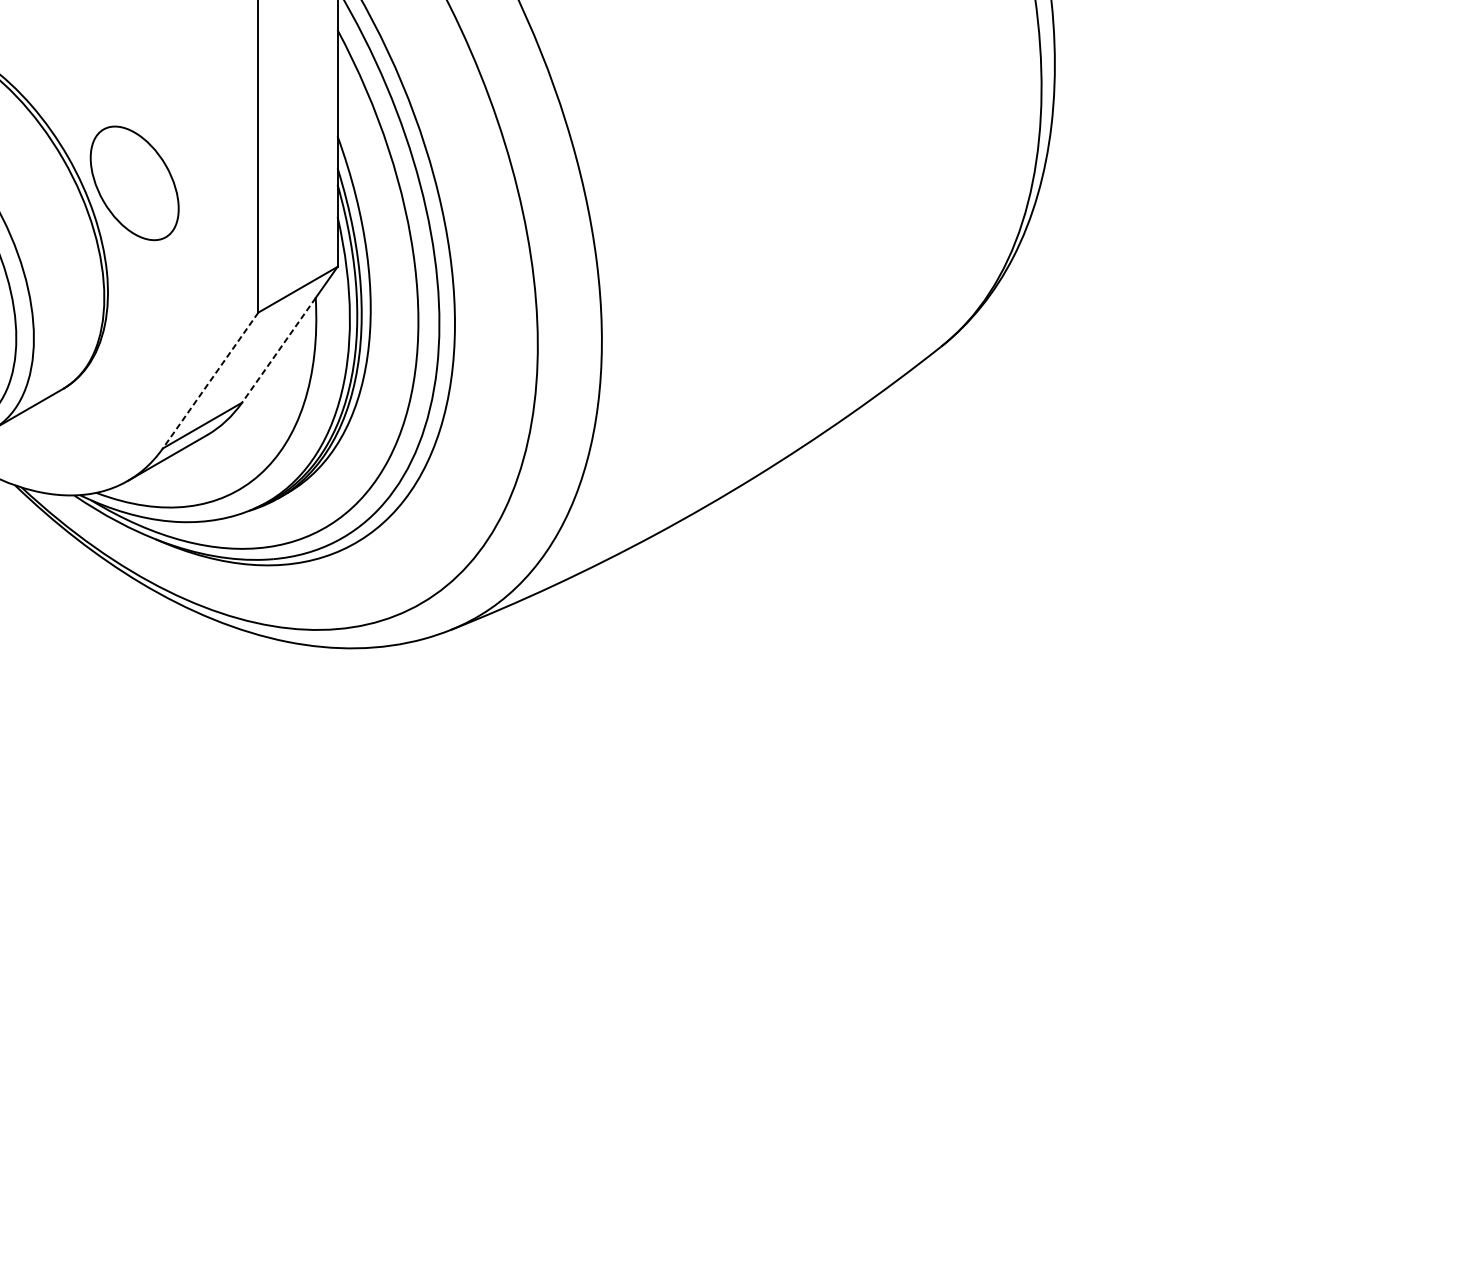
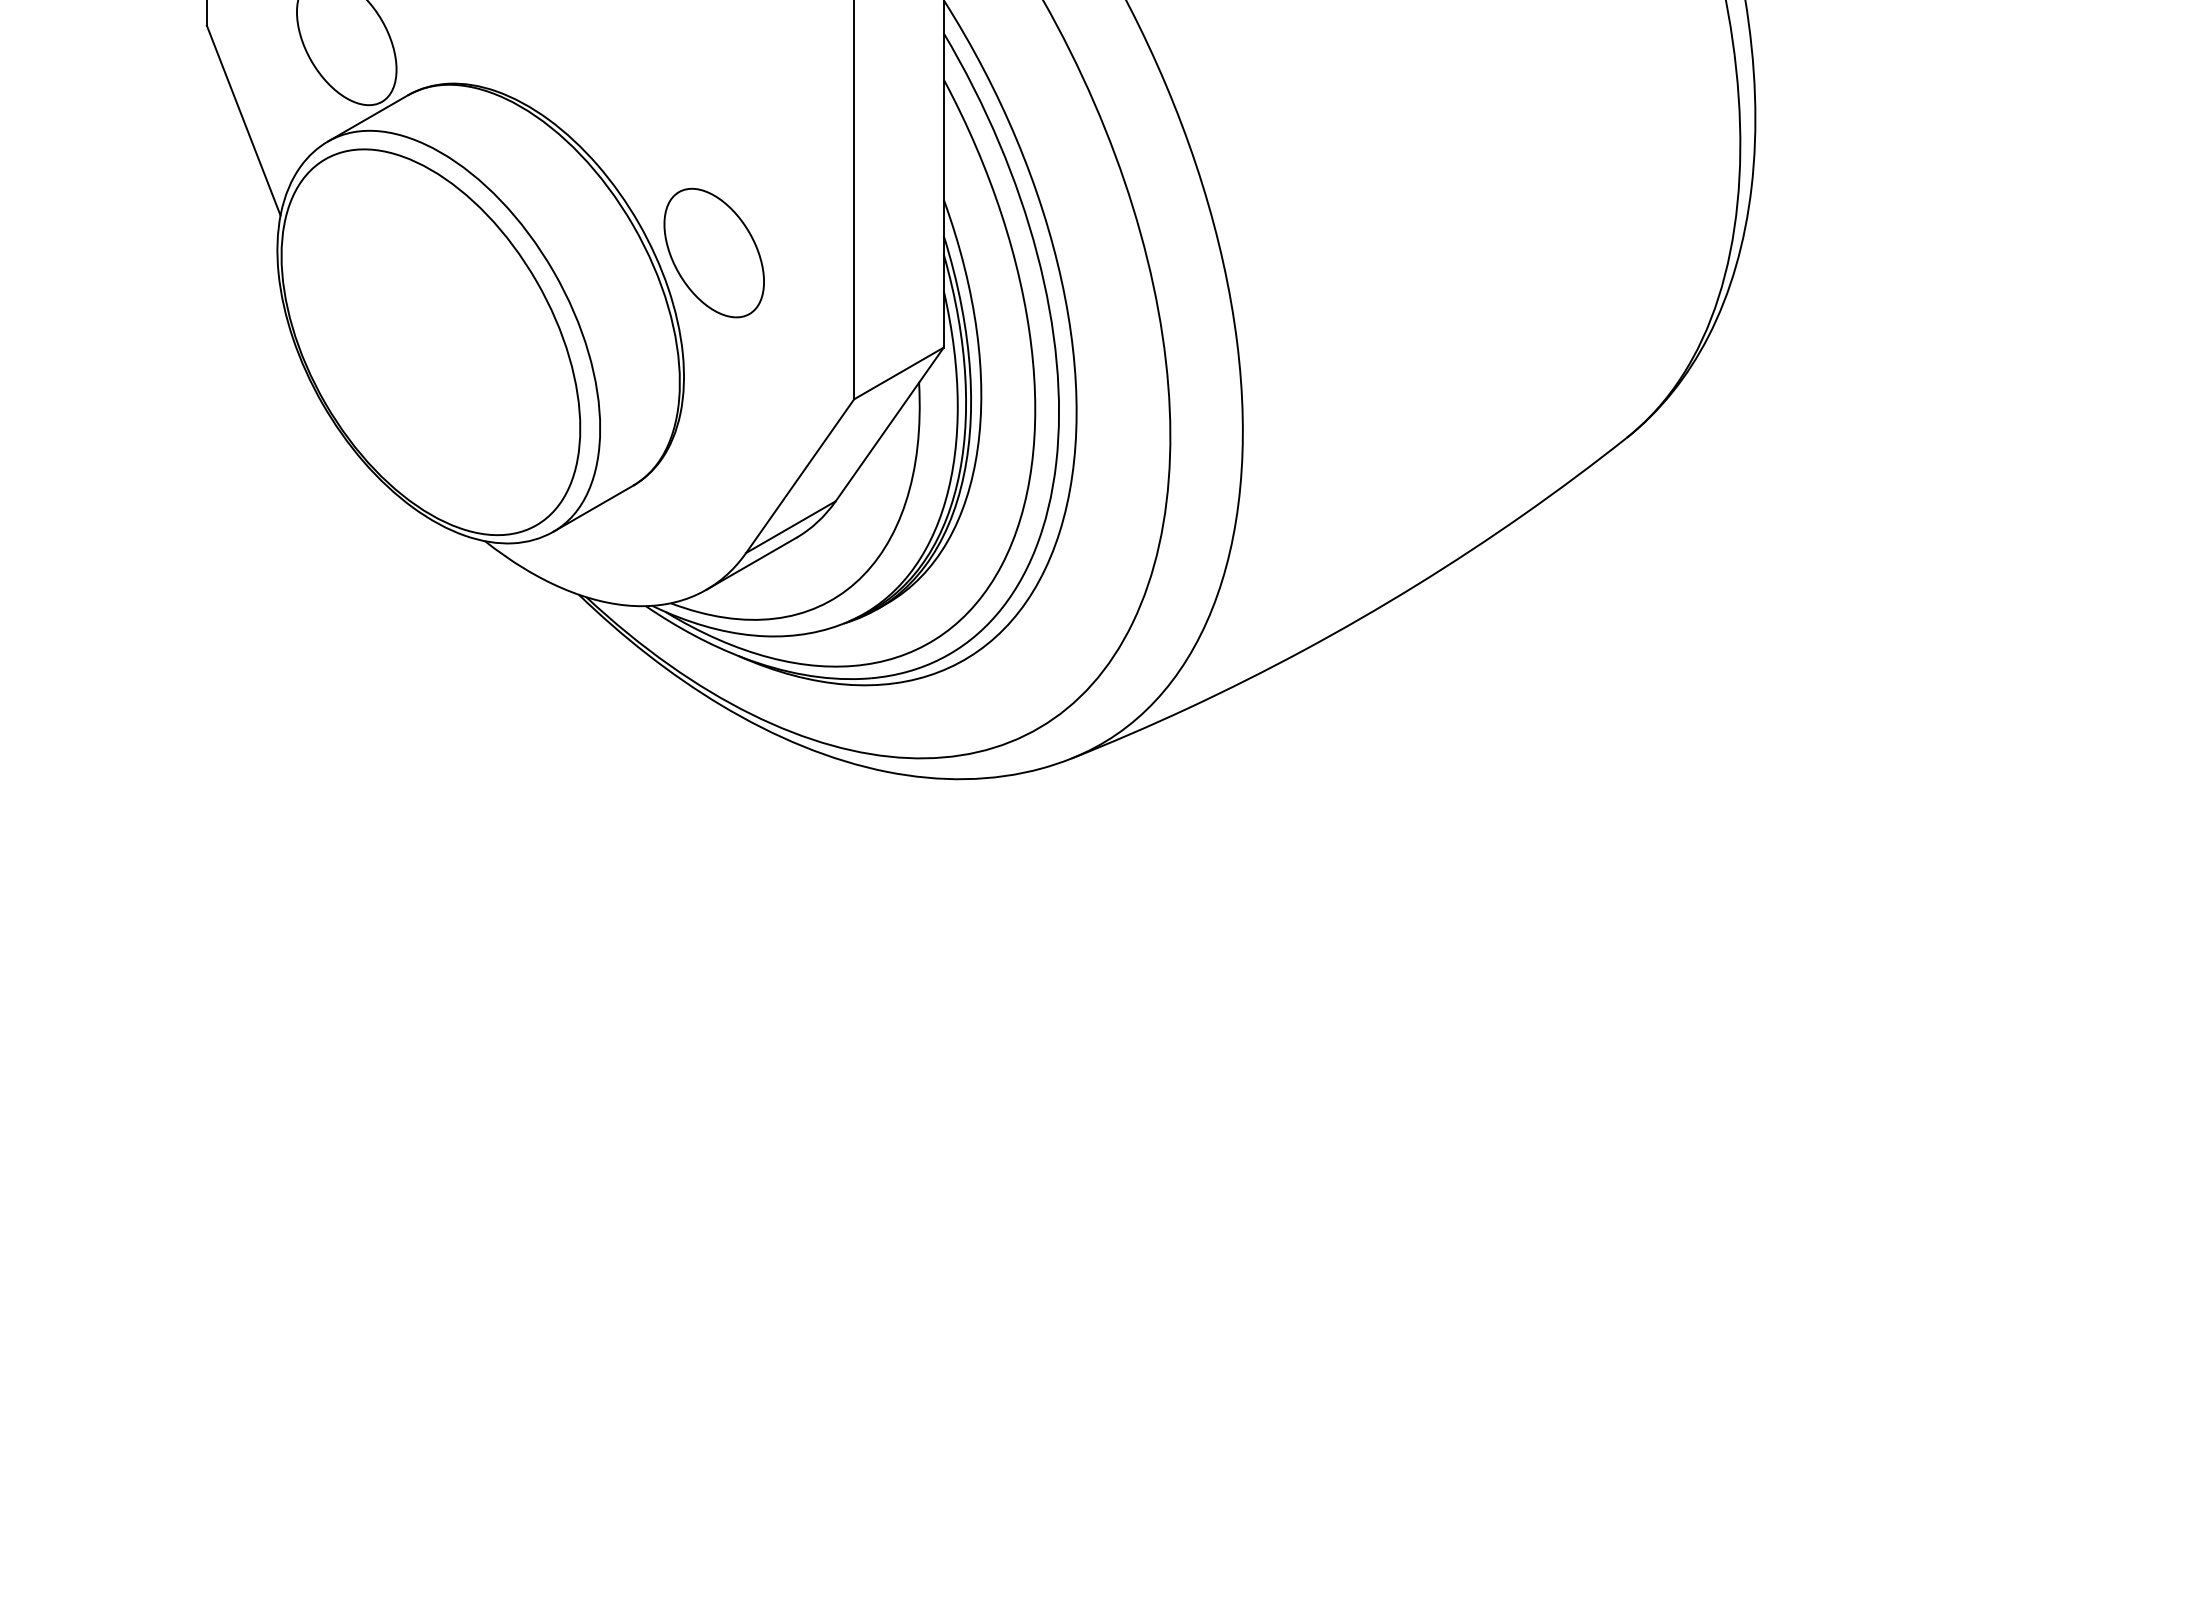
line: (278, 350) -> (877, 442), dashed -> solid
line: (210, 380) -> (800, 476), dashed -> solid

